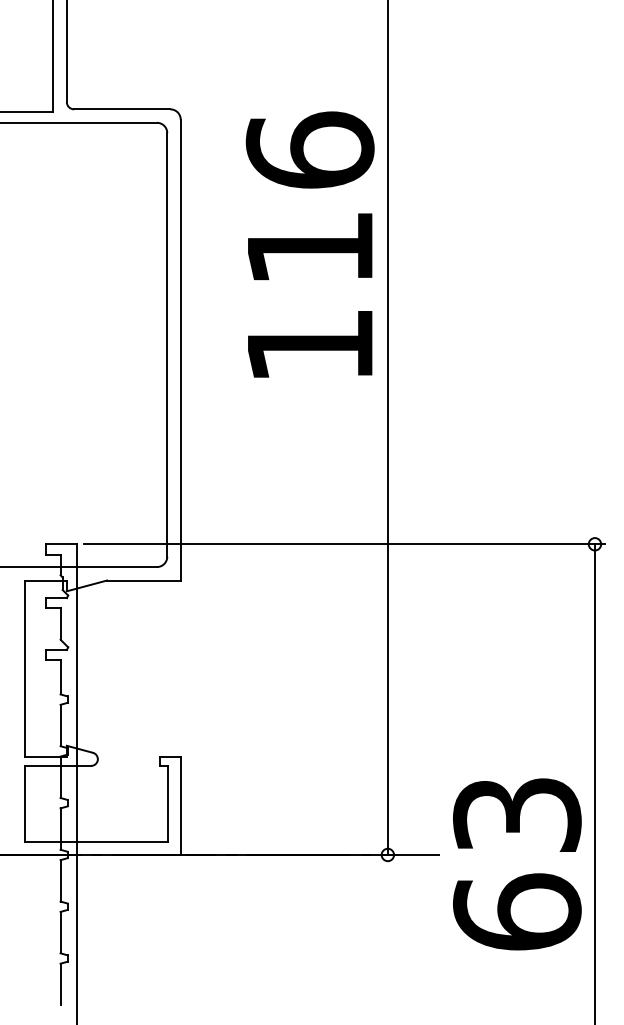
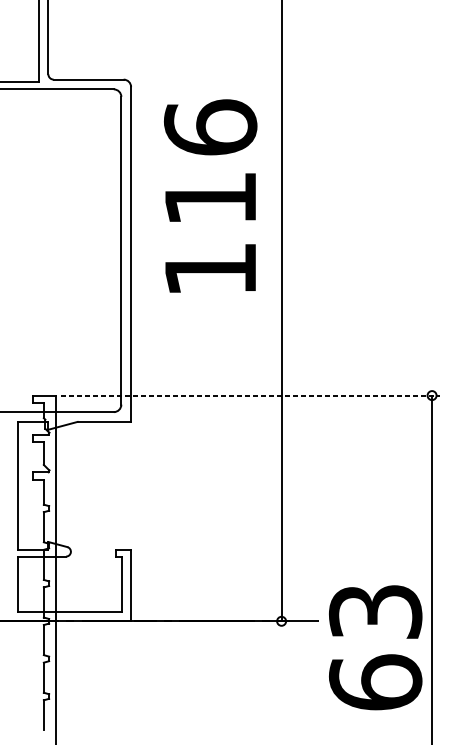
text: (309, 244) -> (210, 195), moved
line: (345, 544) -> (250, 395), solid -> dashed
text: (517, 864) -> (375, 647), moved

